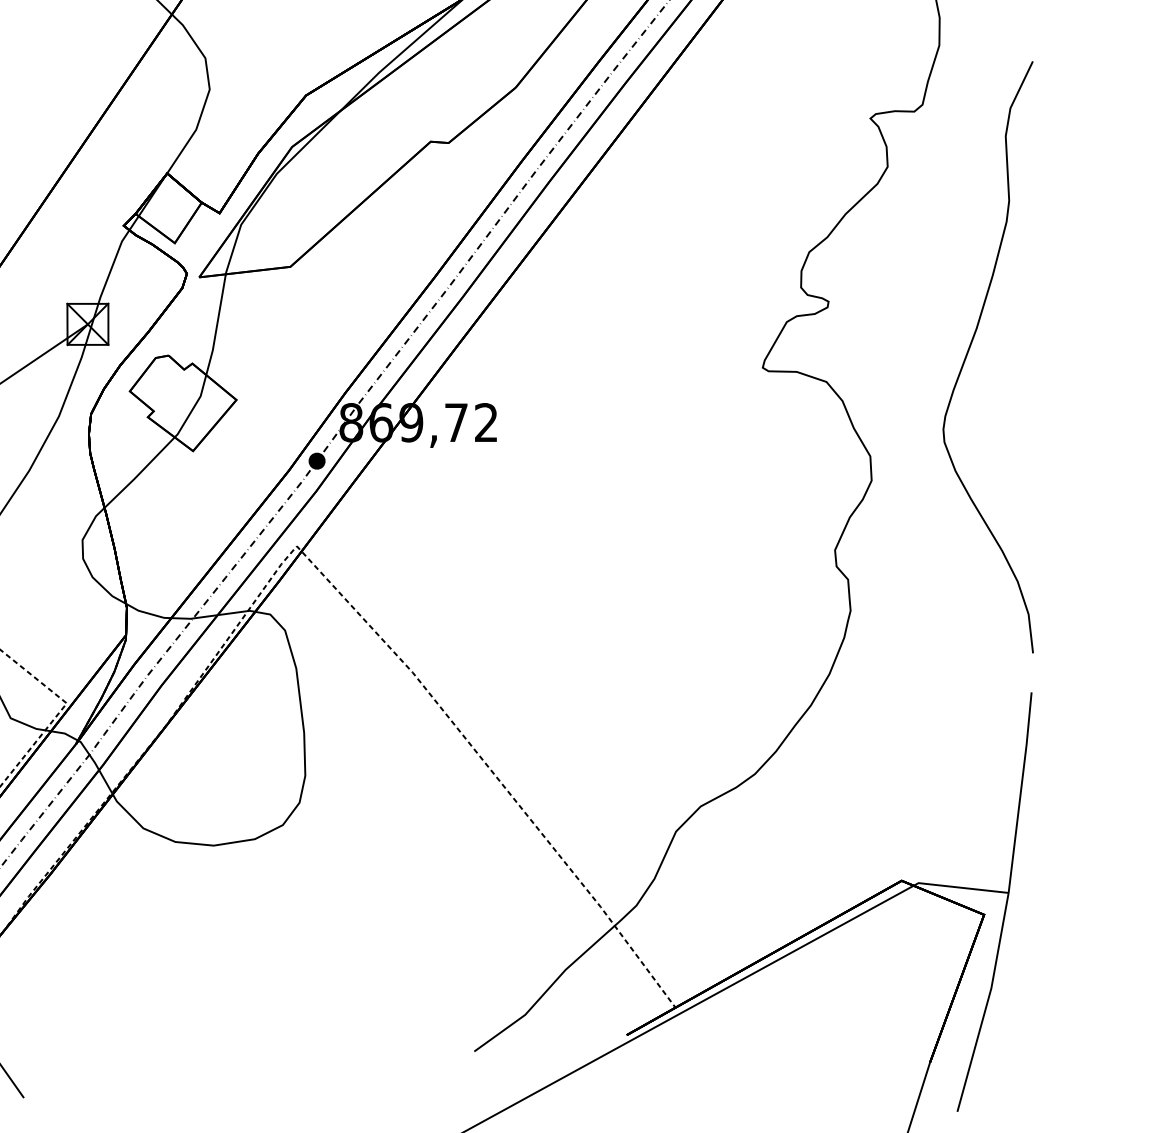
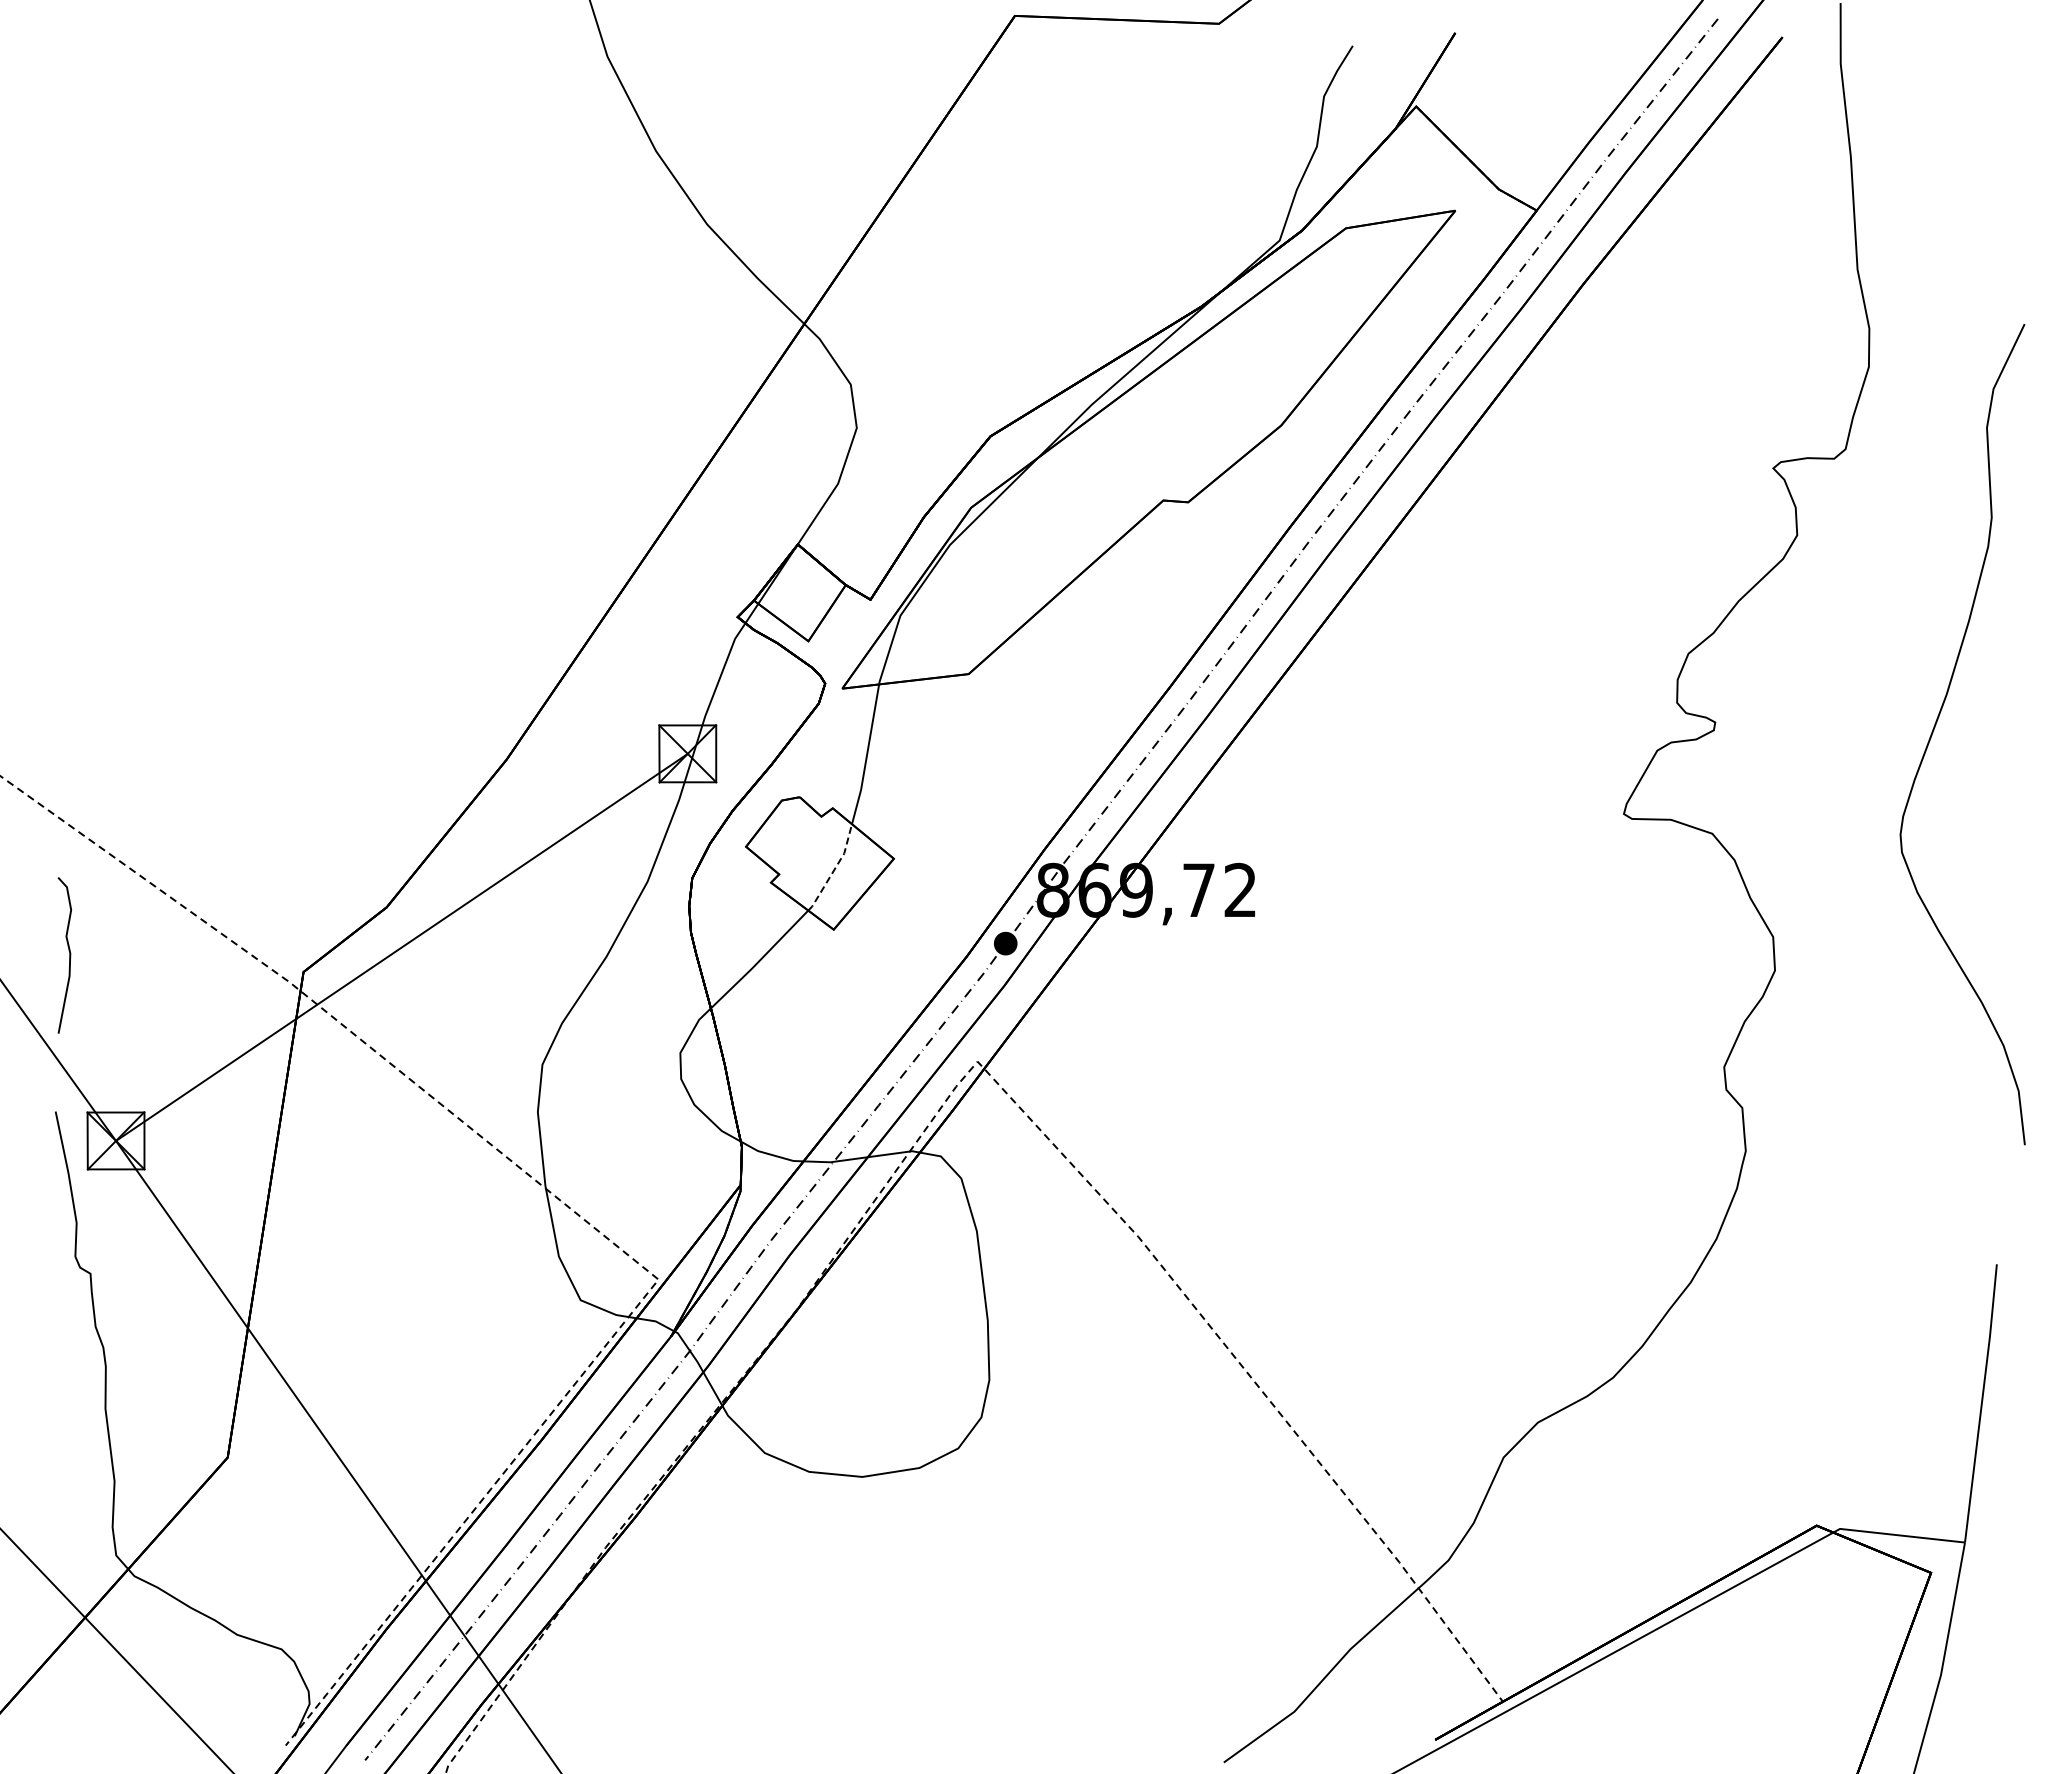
curve: (969, 350) -> (1936, 725), moved
line: (193, 407) -> (834, 868), solid -> dashed

